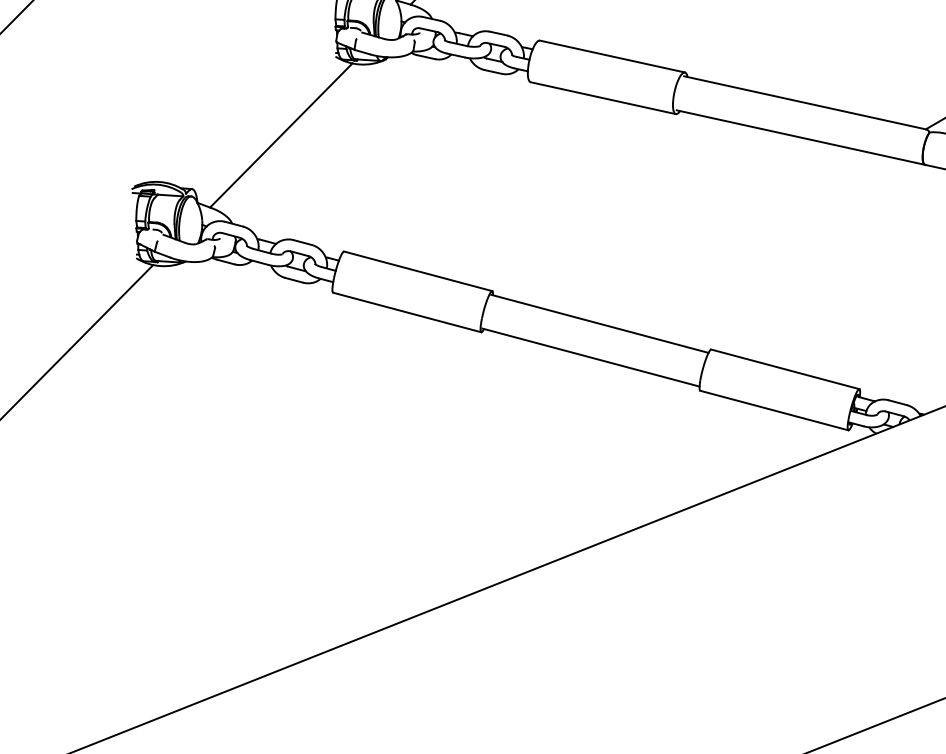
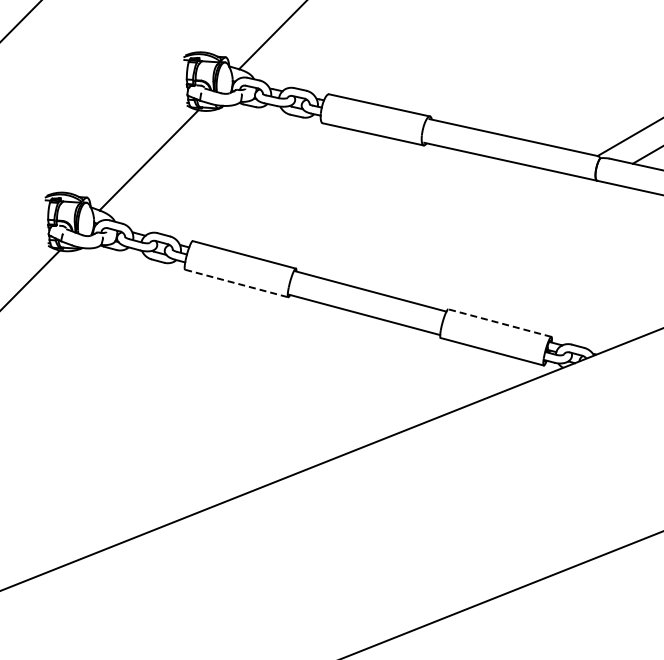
line: (408, 312) -> (237, 283), solid -> dashed
line: (784, 368) -> (499, 322), solid -> dashed

